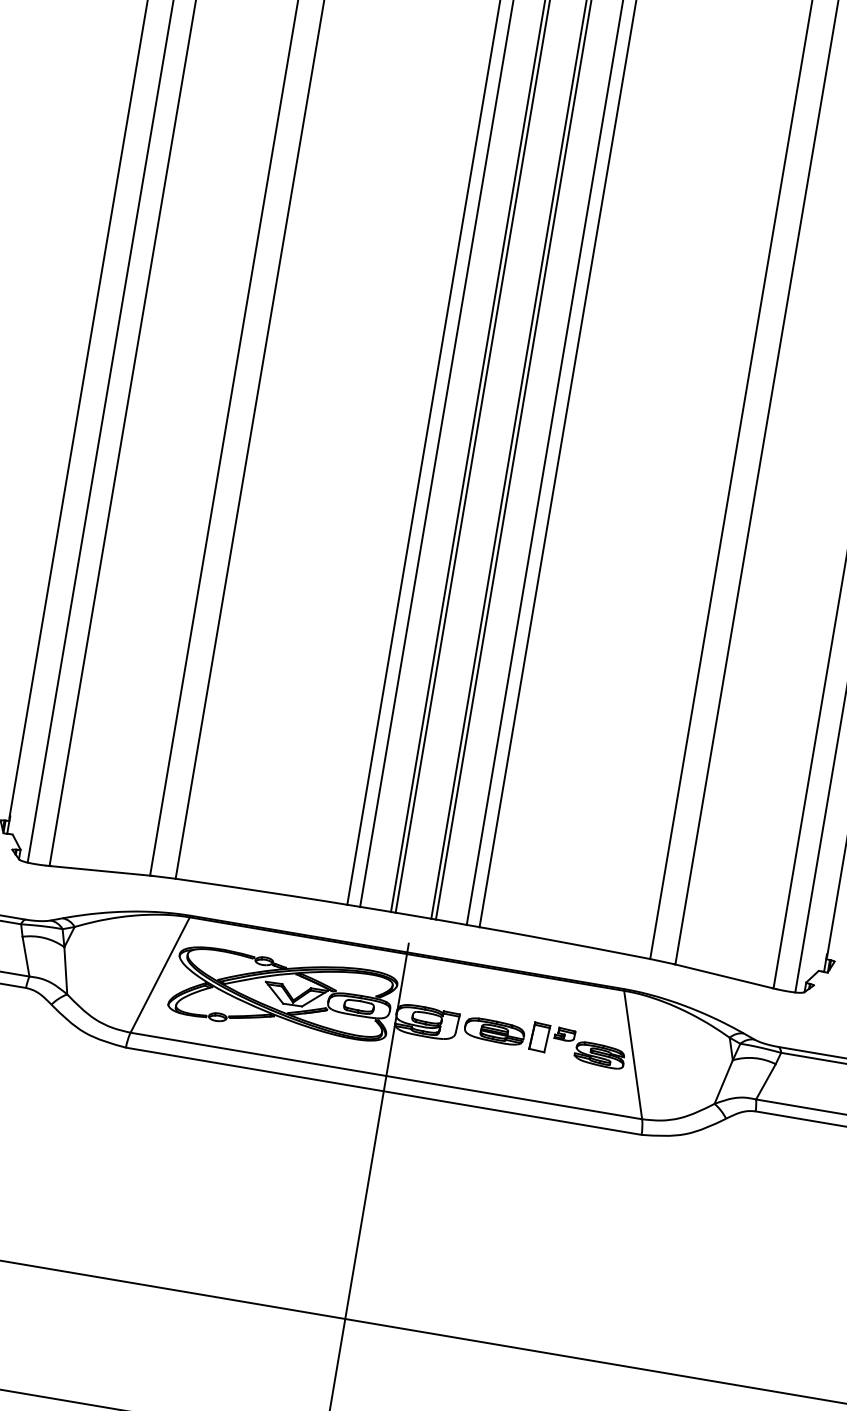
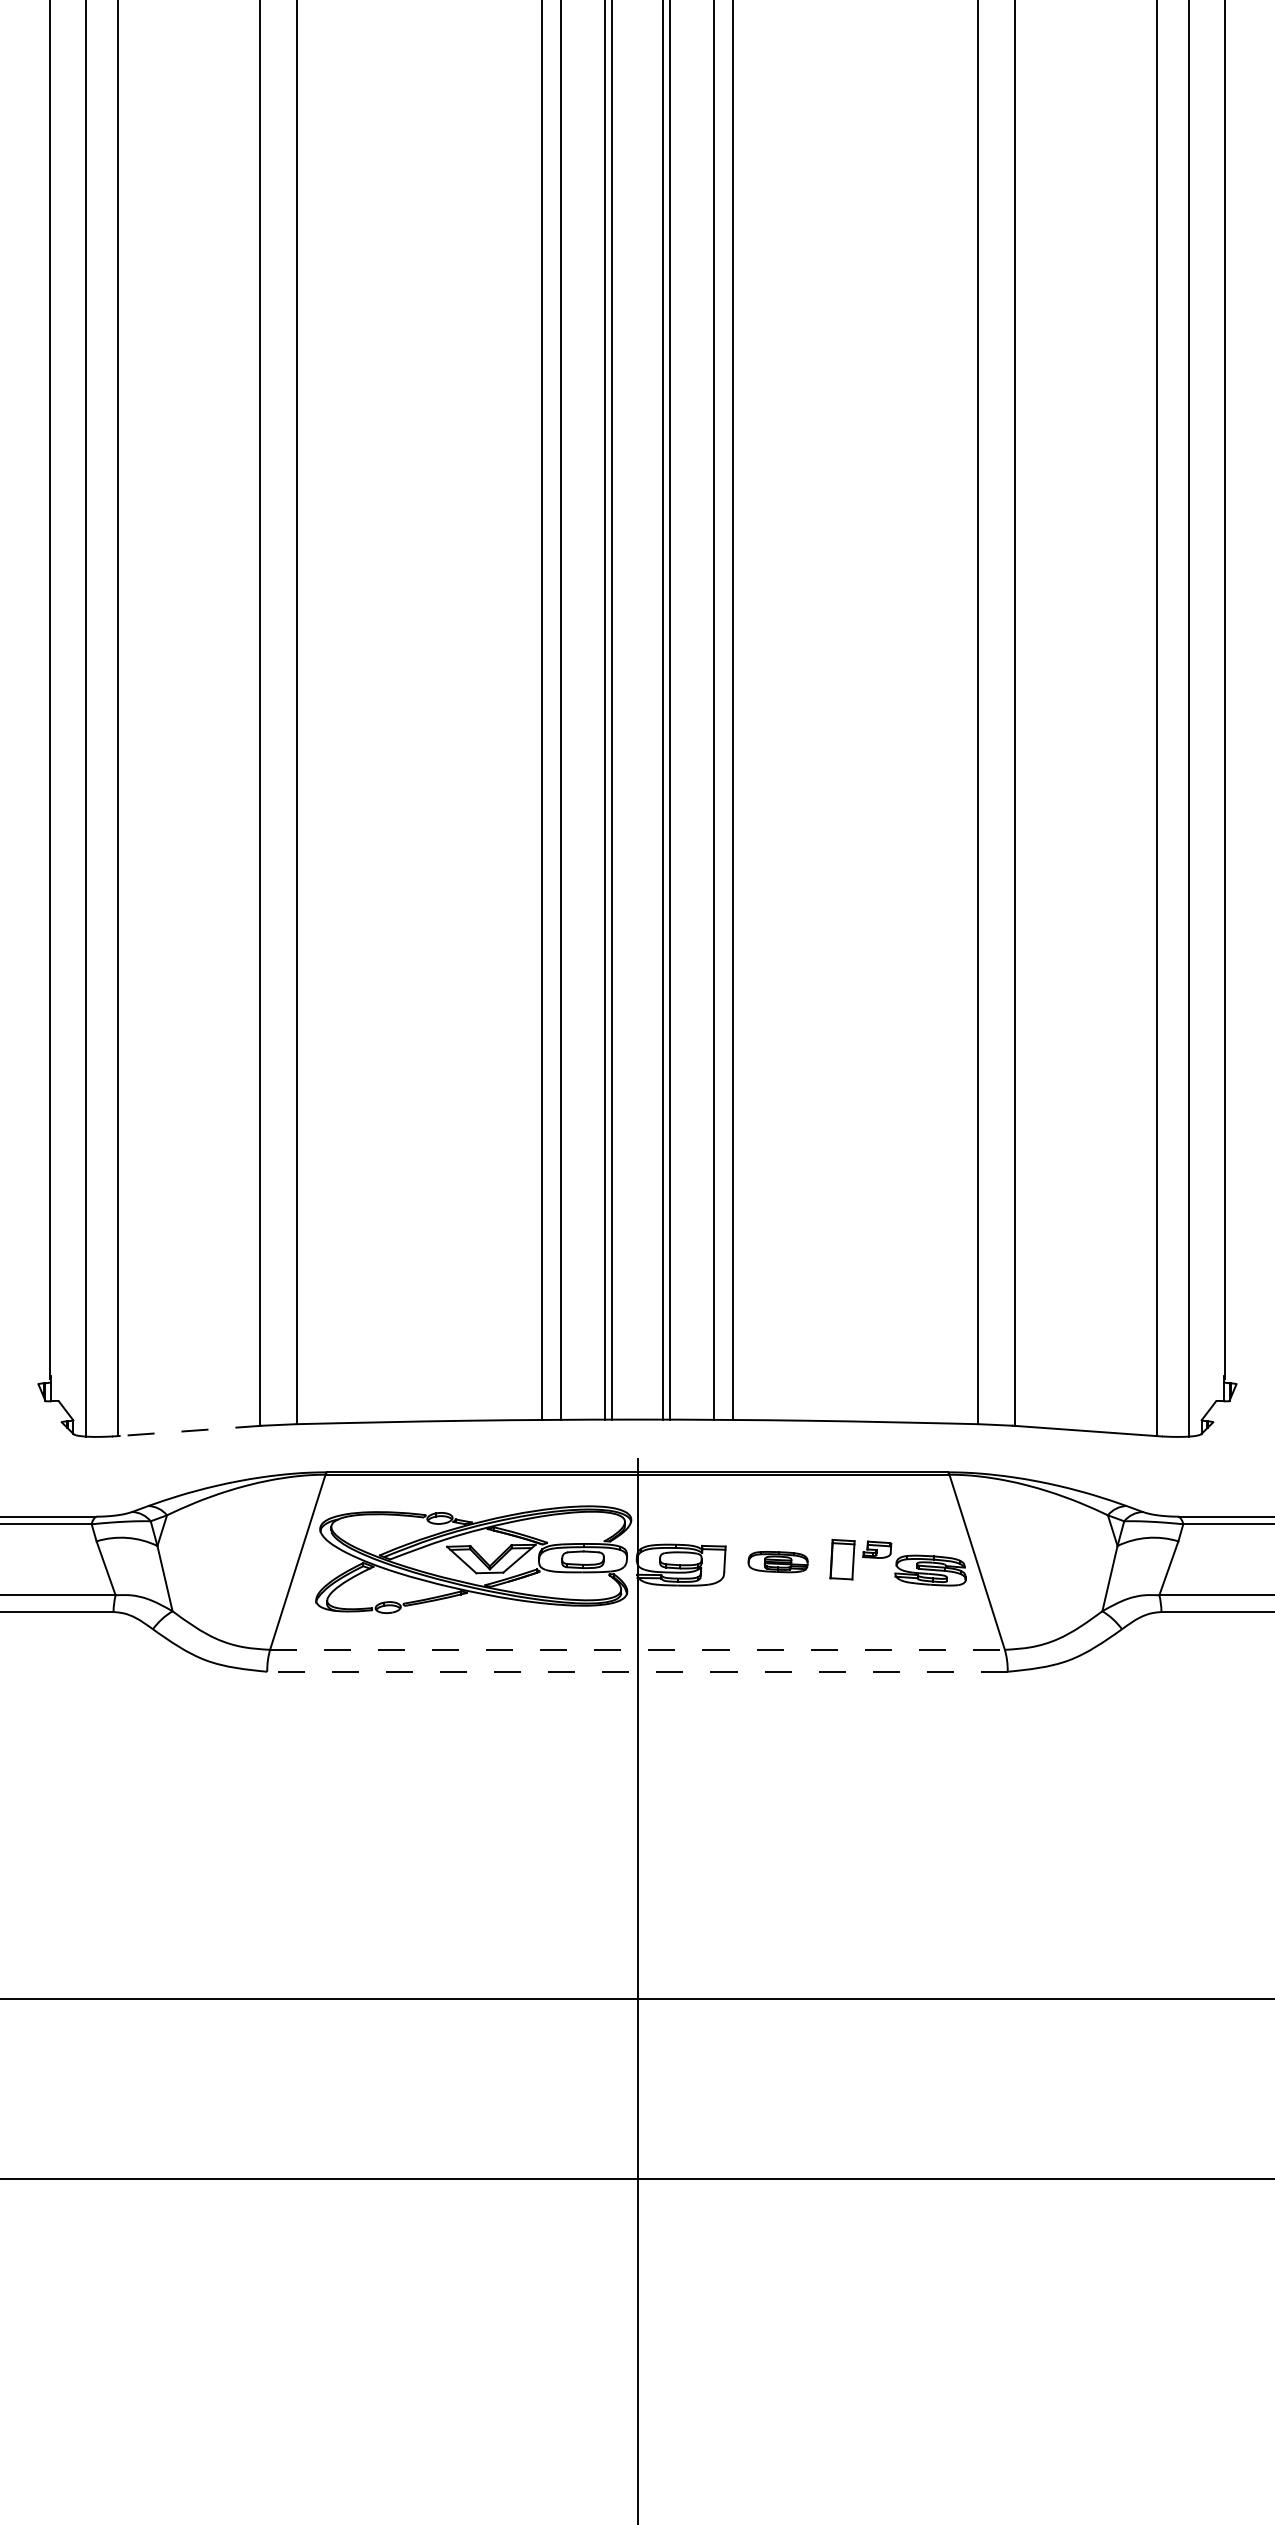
line: (101, 870) -> (191, 1430), solid -> dashed
part: (494, 1031) -> (778, 1561), size x0.7
line: (386, 1075) -> (637, 1649), solid -> dashed
line: (383, 1090) -> (636, 1671), solid -> dashed

